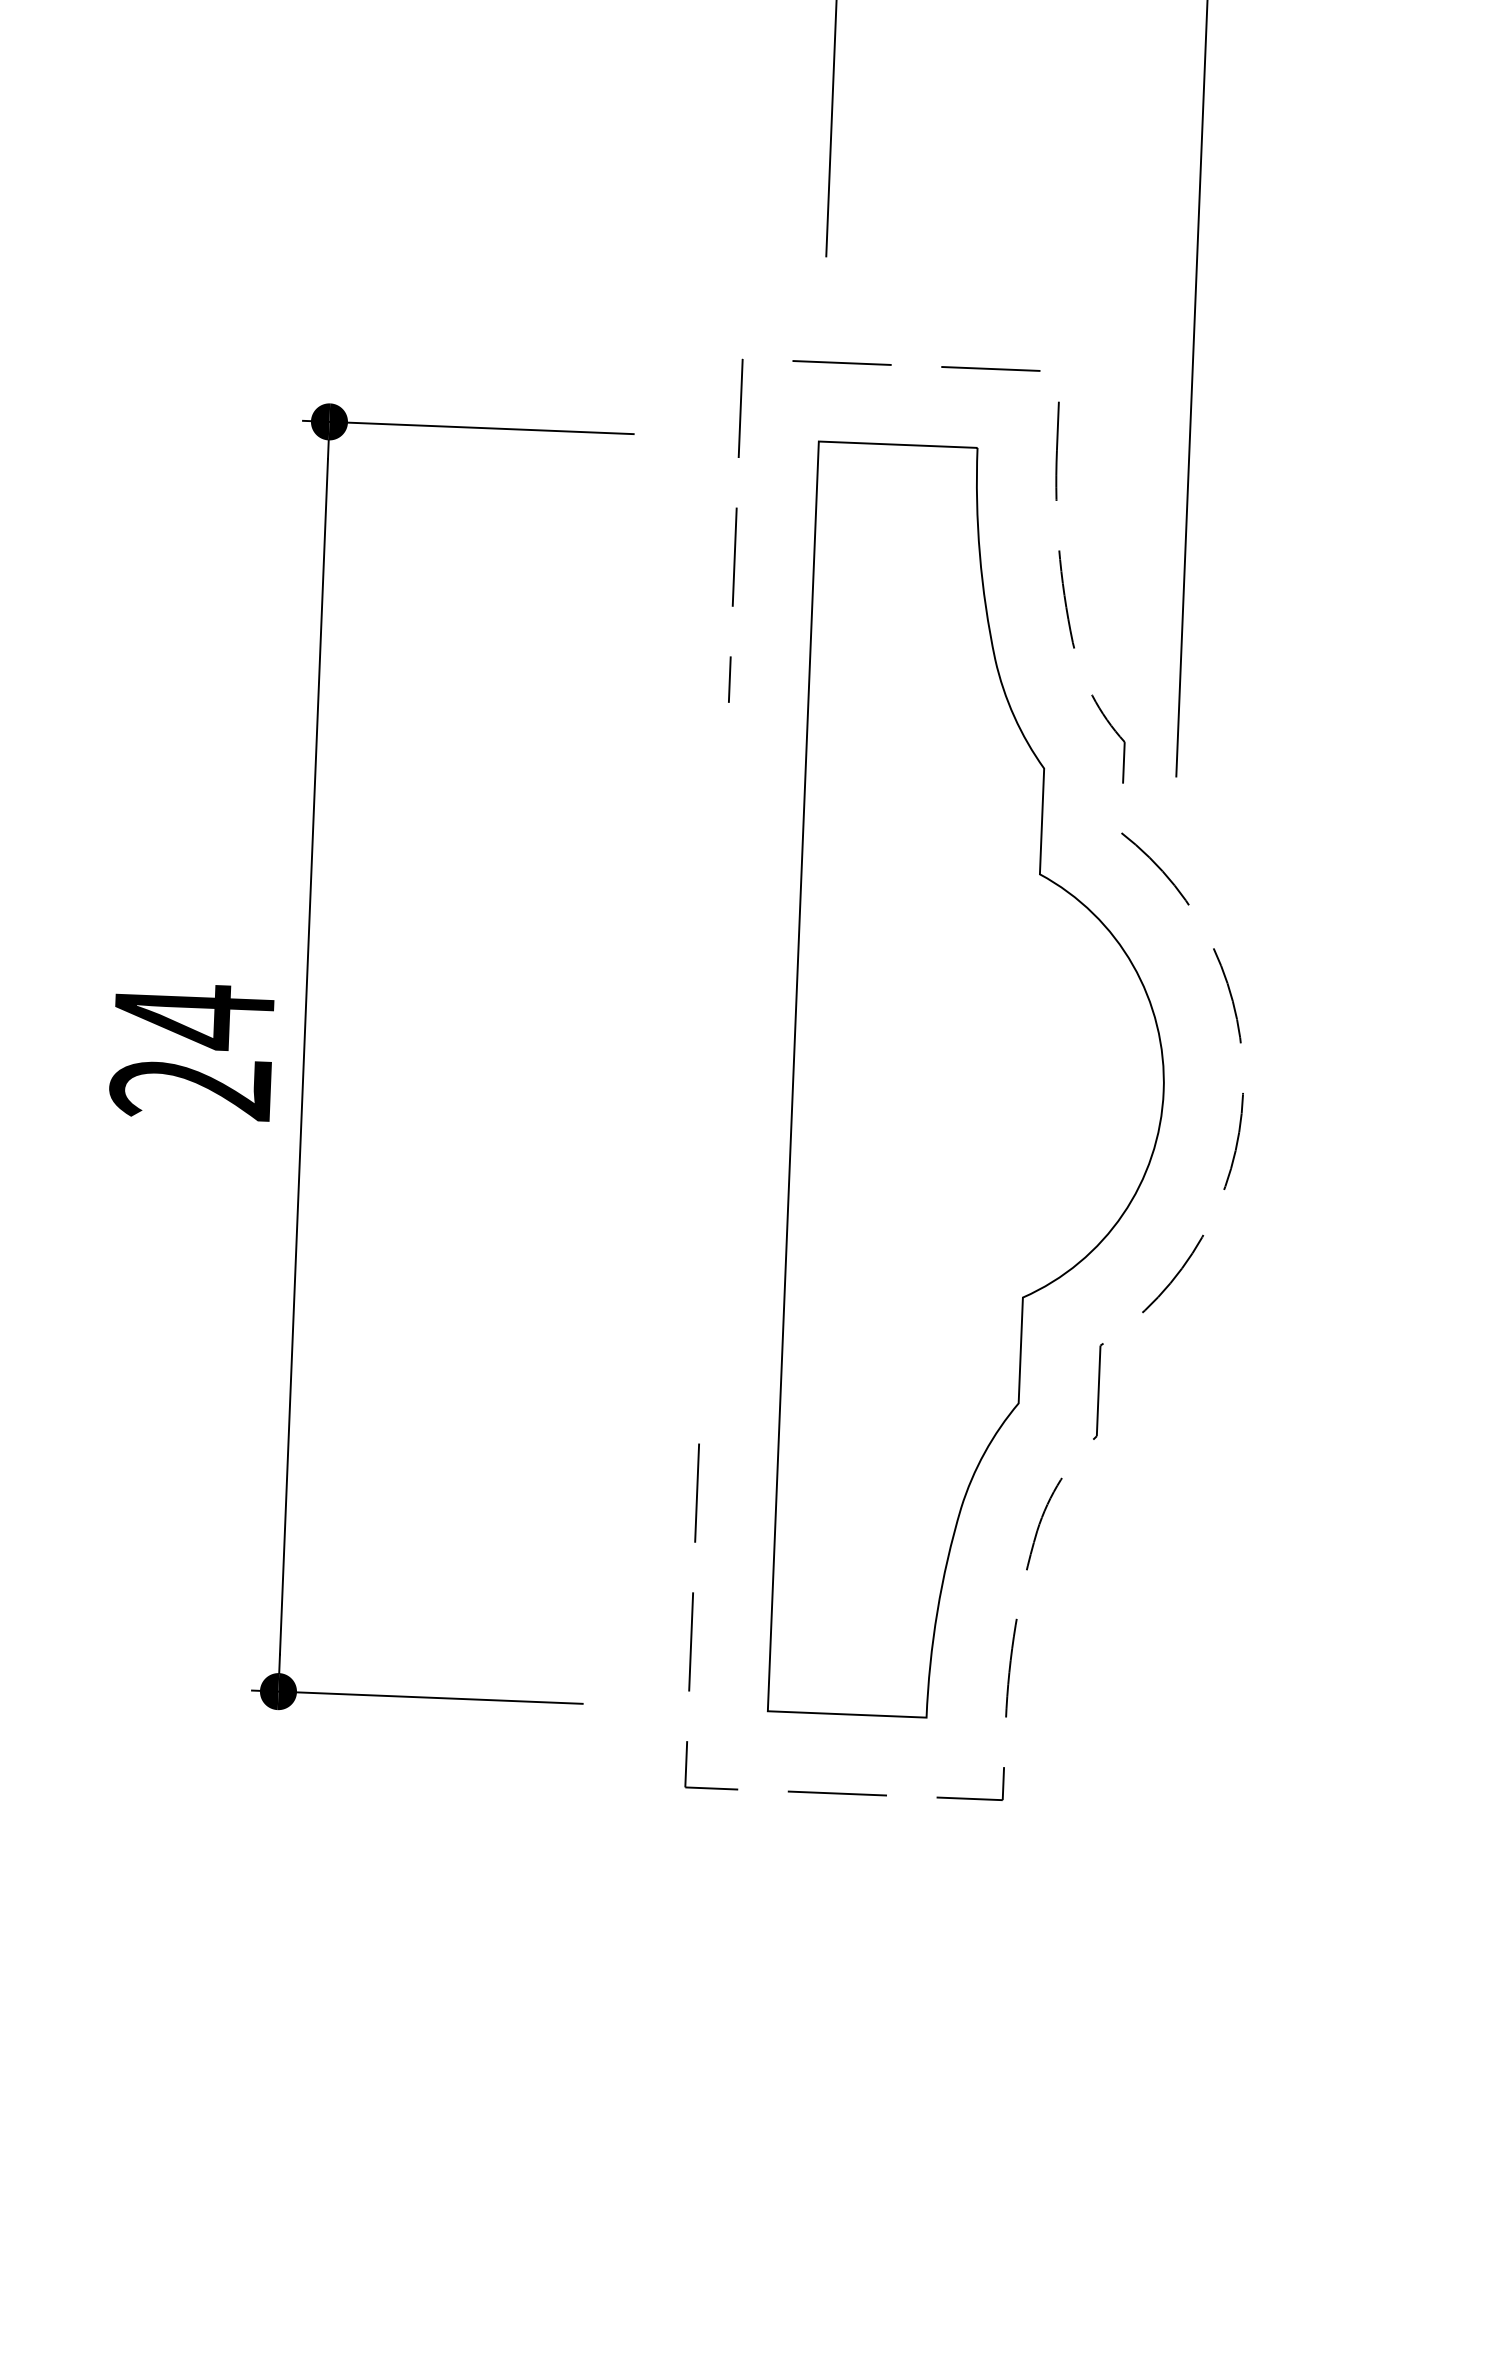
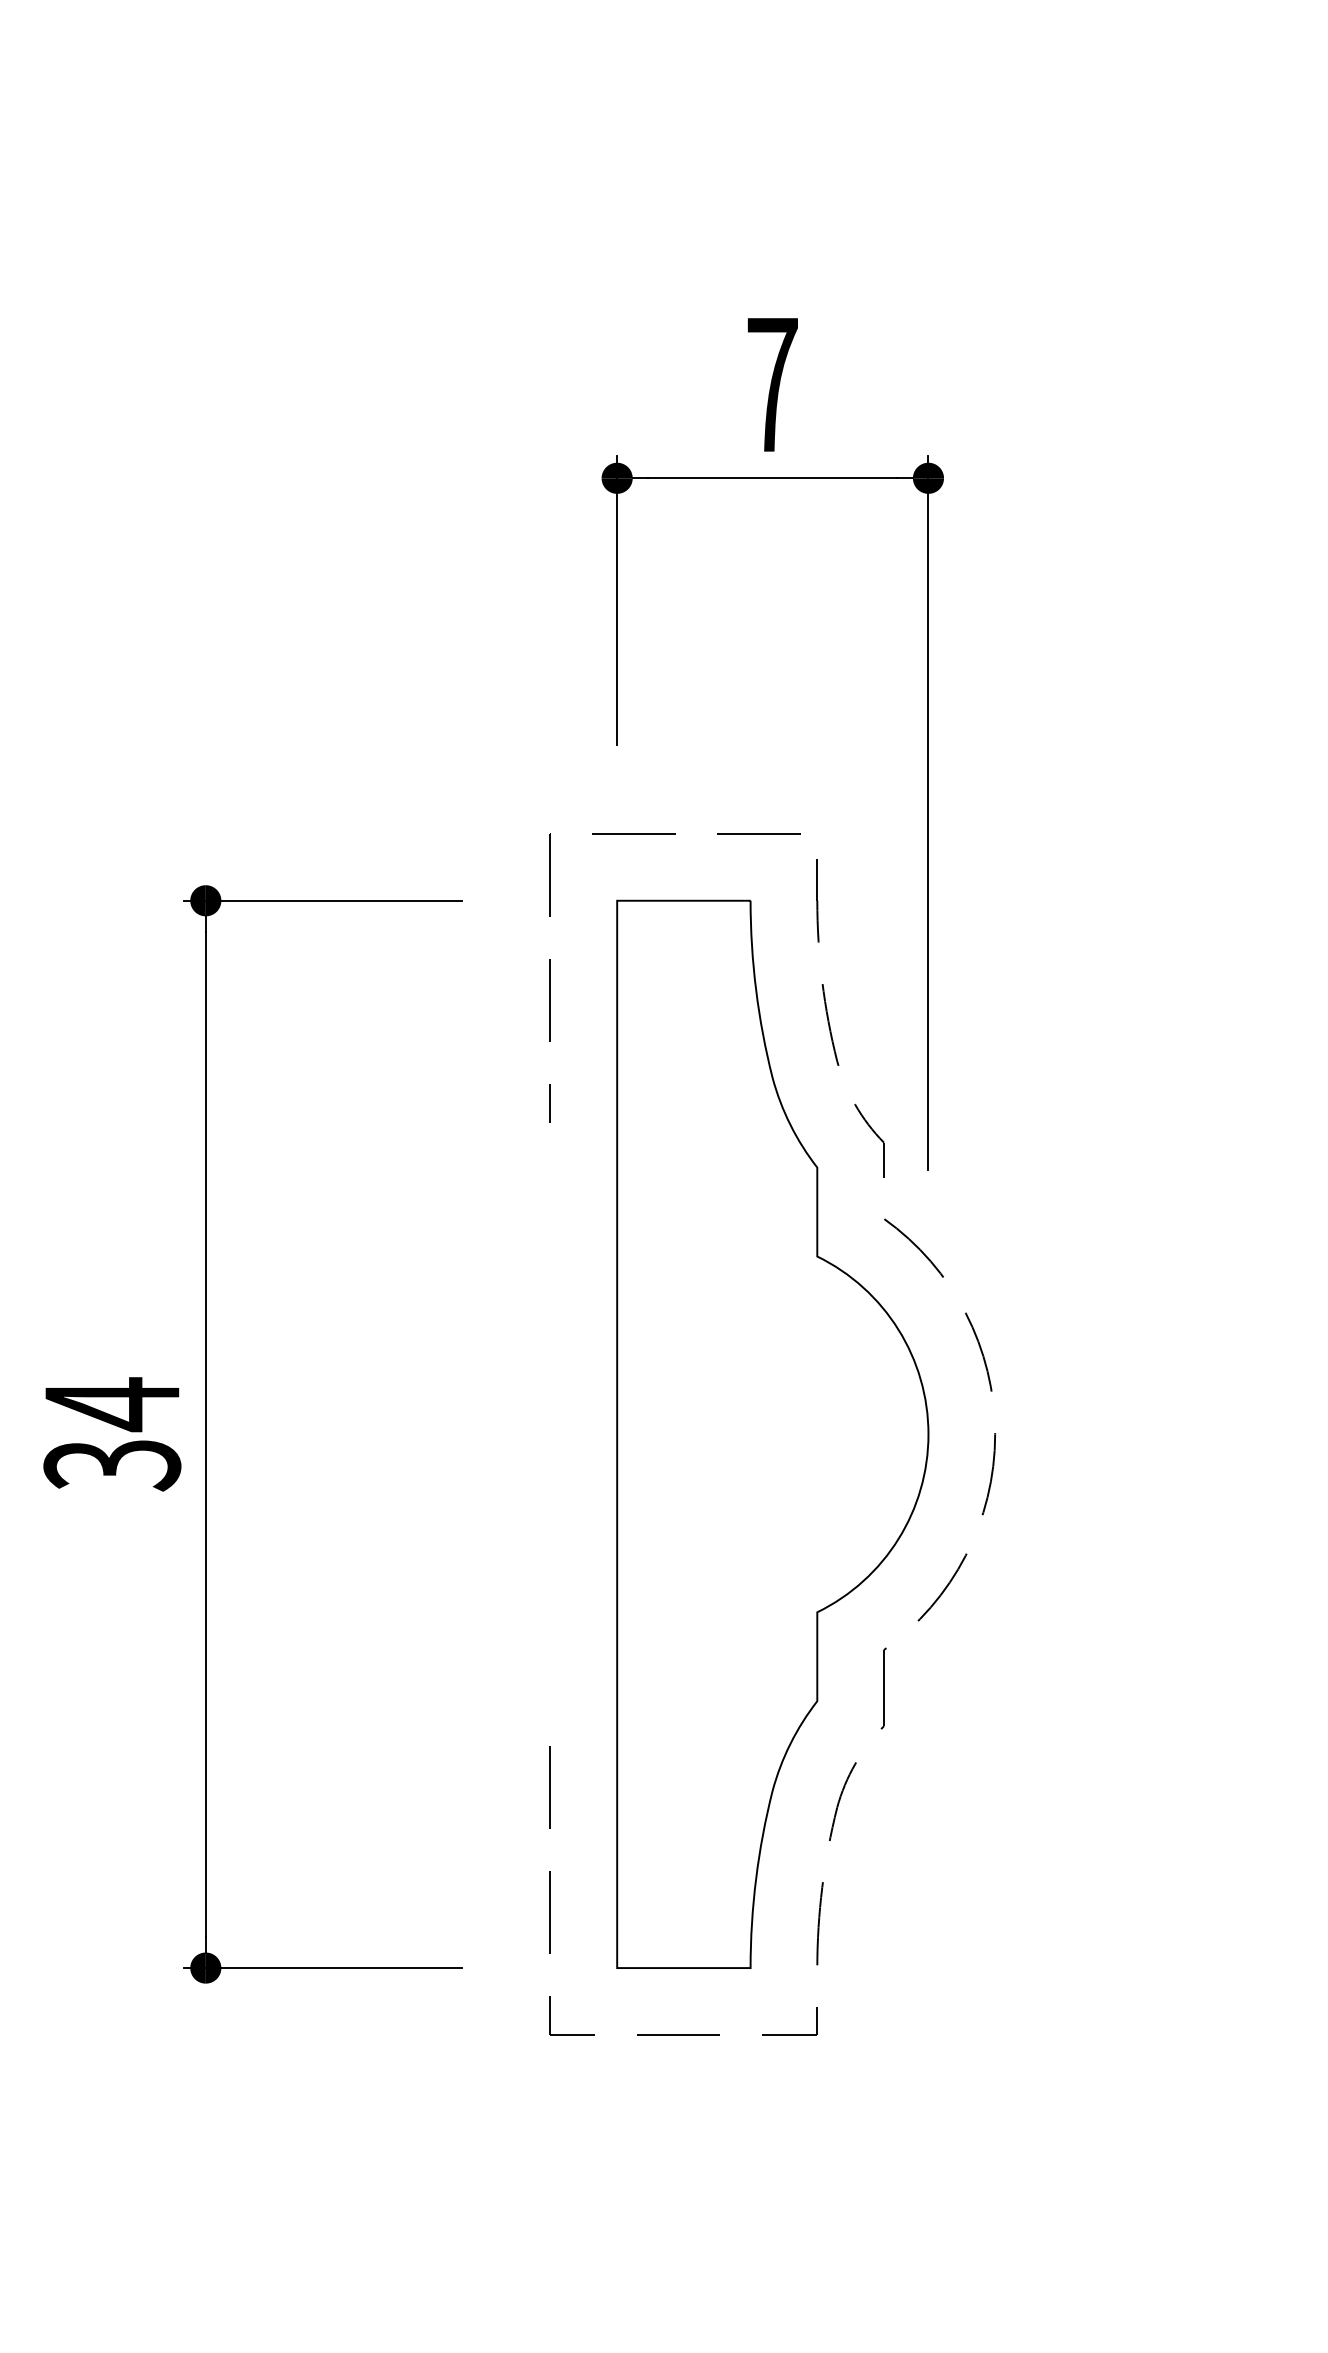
text: (191, 1089) -> (112, 1465), 24 -> 34

